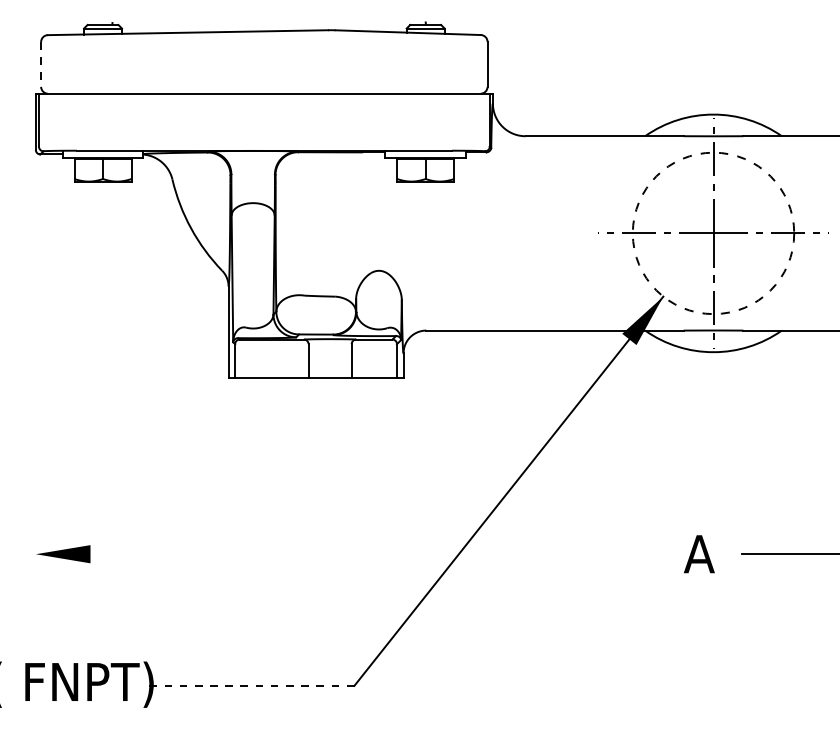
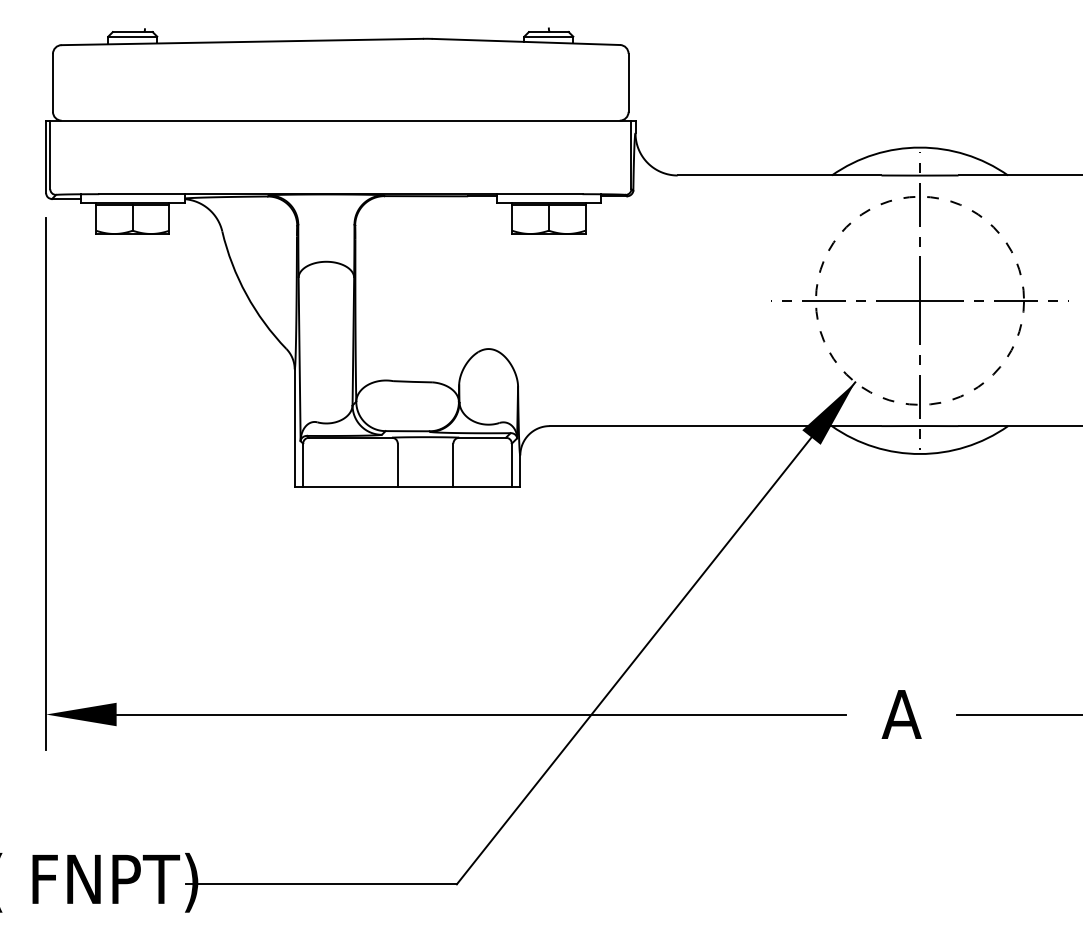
line: (41, 64) -> (53, 83), dashed -> solid
line: (35, 374) -> (45, 482), added
line: (373, 554) -> (481, 714), added
line: (248, 685) -> (320, 883), dashed -> solid

